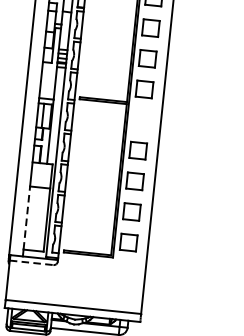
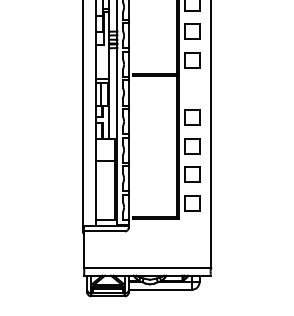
line: (26, 217) -> (95, 190), dashed -> solid
line: (32, 262) -> (105, 231), dashed -> solid

